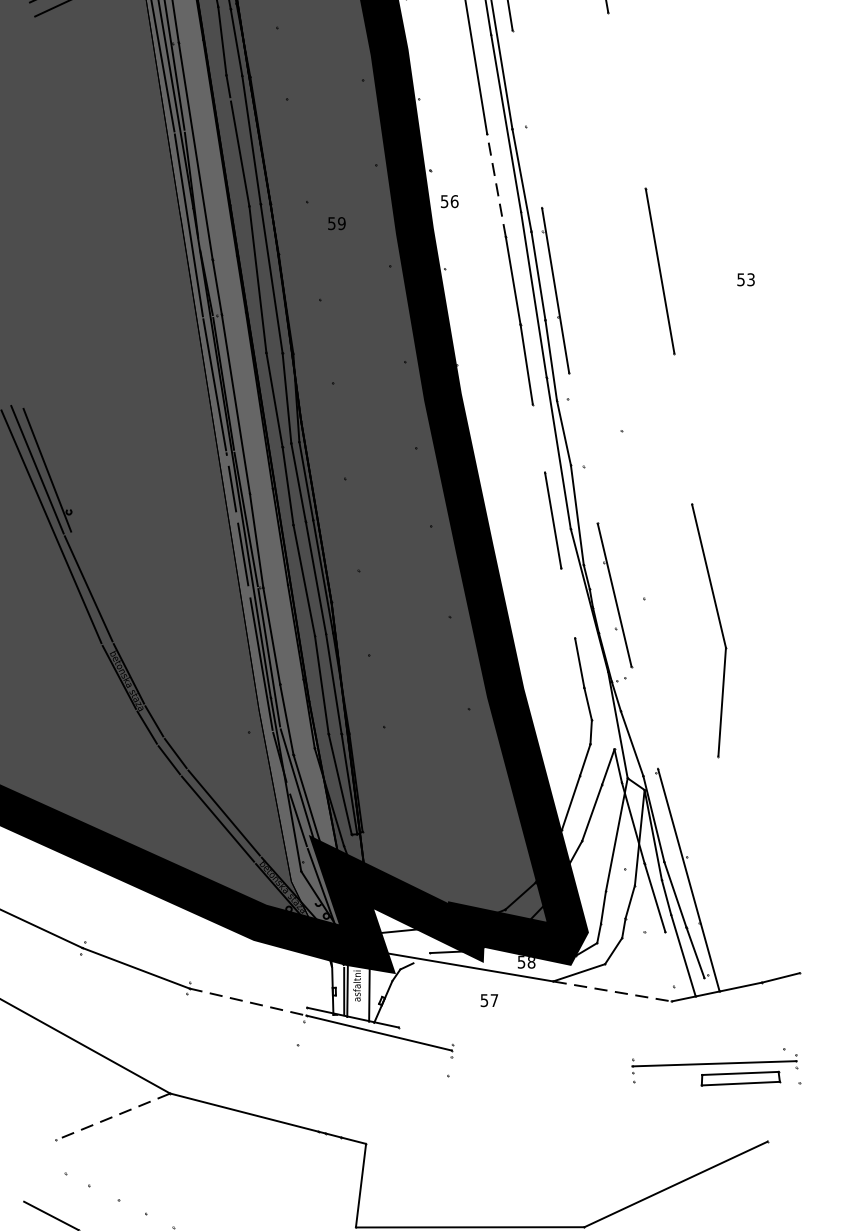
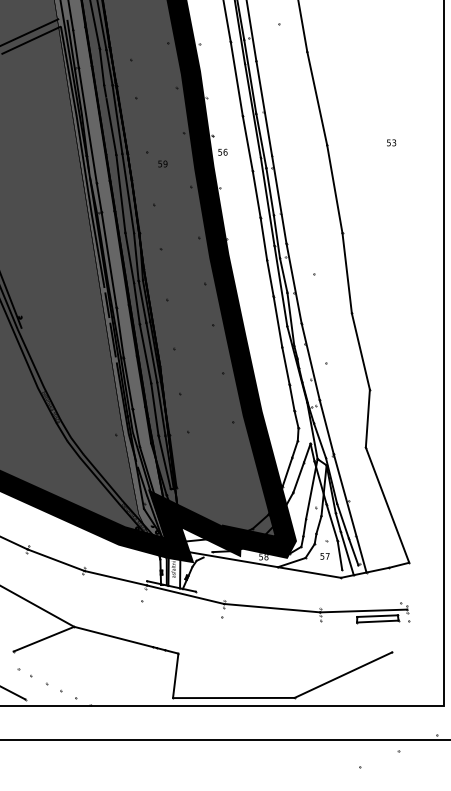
line: (627, 100) -> (317, 98), added
line: (525, 119) -> (263, 108), added
line: (495, 185) -> (247, 143), dashed -> solid
text: (745, 279) -> (391, 142), moved
line: (681, 429) -> (346, 273), added
line: (539, 438) -> (270, 278), added
line: (582, 448) -> (293, 283), added
line: (567, 602) -> (285, 365), added
line: (644, 716) -> (326, 426), added
line: (759, 863) -> (387, 504), added
line: (668, 957) -> (339, 554), added
line: (612, 991) -> (309, 572), dashed -> solid
text: (488, 1000) -> (324, 556), moved
line: (247, 1002) -> (115, 578), dashed -> solid
line: (542, 1057) -> (272, 607), added
line: (112, 1117) -> (43, 639), dashed -> solid

